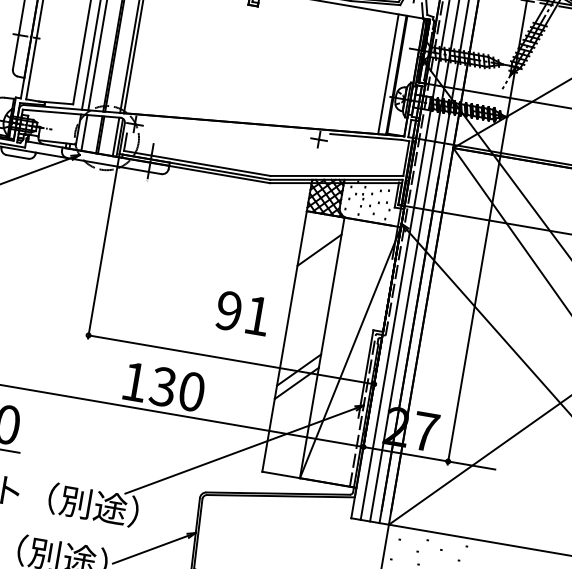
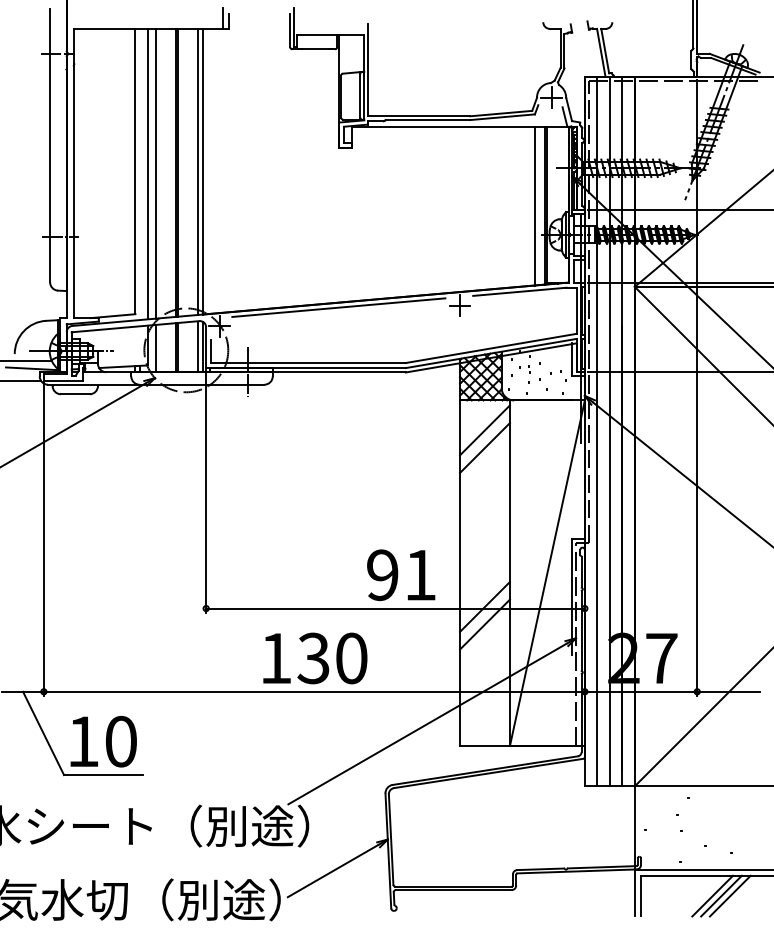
line: (227, 125) -> (338, 307), added
line: (321, 237) -> (484, 430), added
text: (243, 312) -> (401, 574), moved

